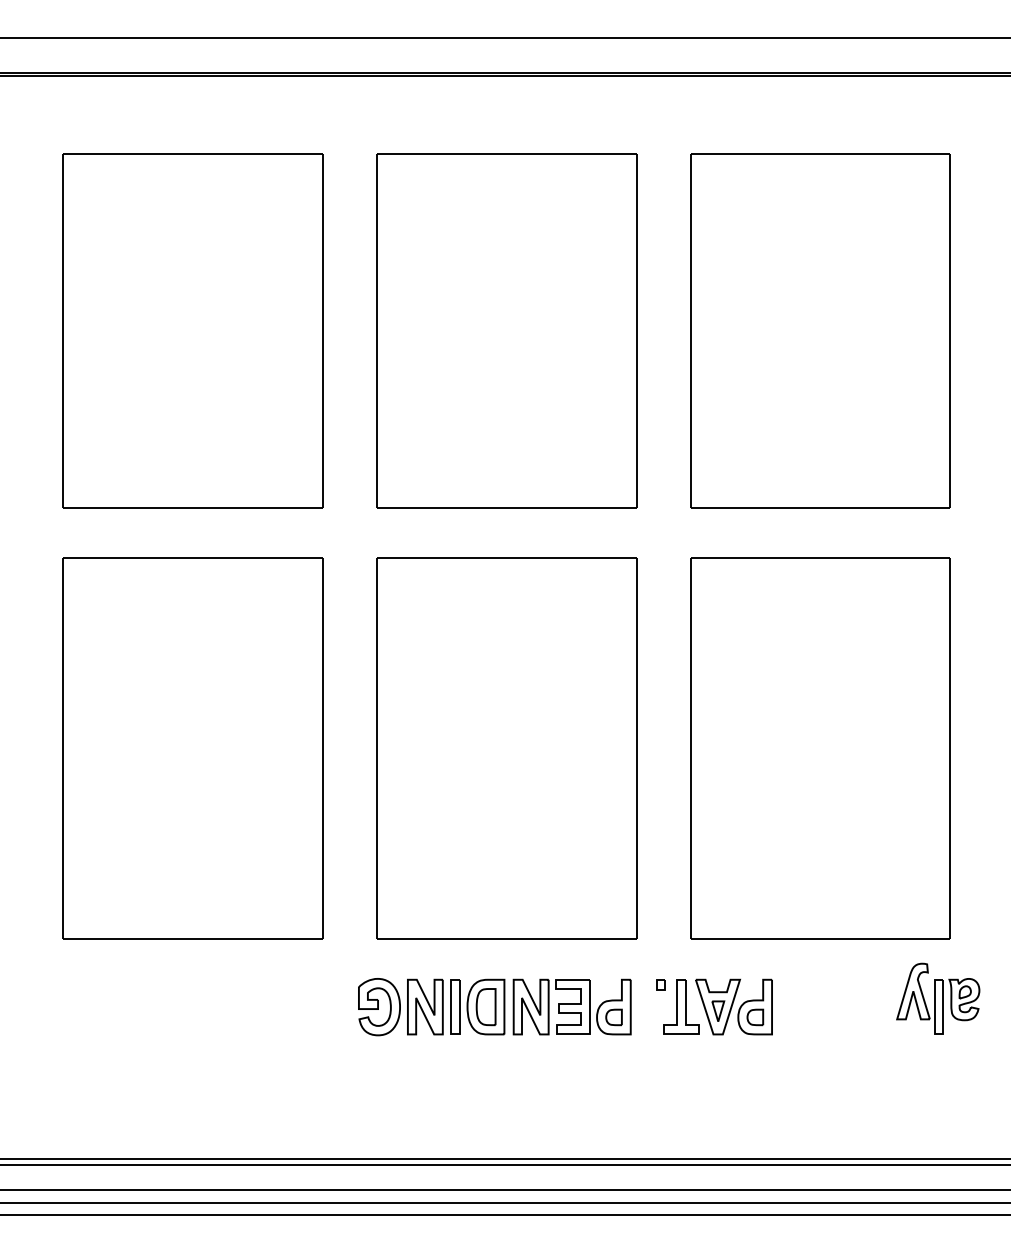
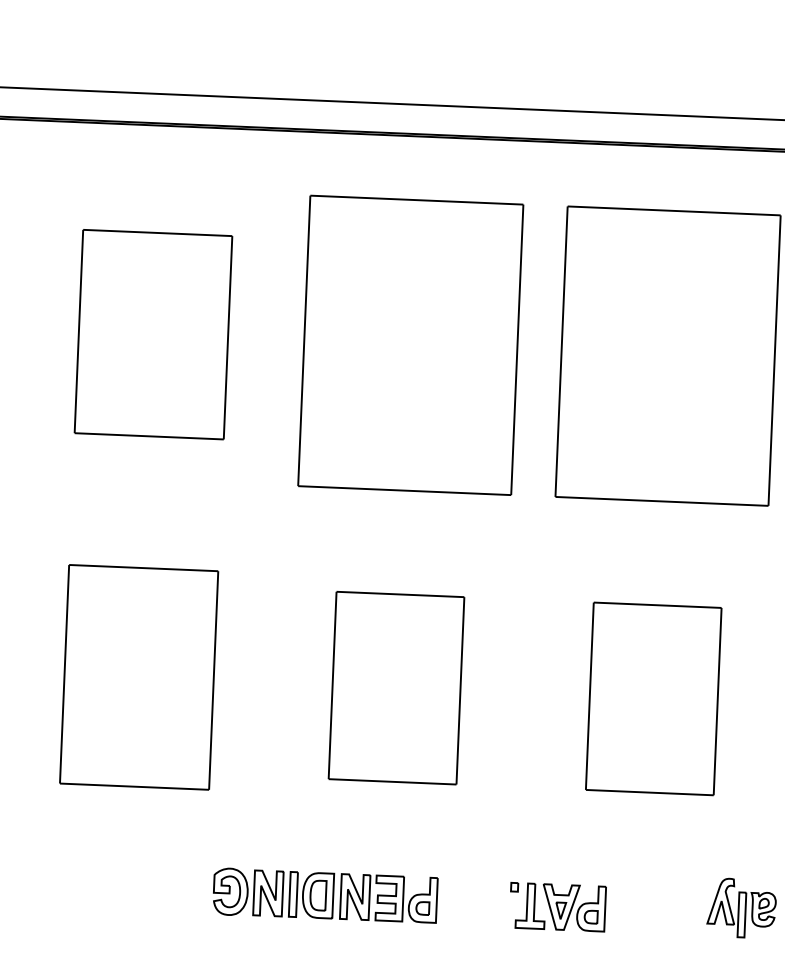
part: (192, 330) -> (153, 334), size x0.7
part: (192, 748) -> (138, 677), size x0.7
part: (506, 748) -> (396, 687), size x0.6
part: (820, 748) -> (653, 698), size x0.6
part: (494, 1007) -> (325, 896), moved

